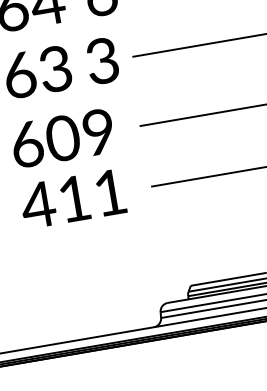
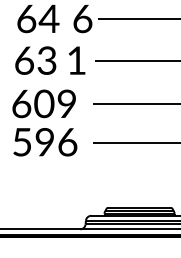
text: (102, 60) -> (76, 60), 3 -> 1
text: (73, 199) -> (44, 142), 411 -> 596

